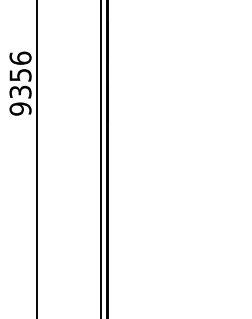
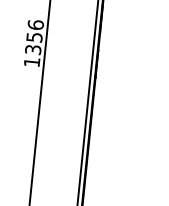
text: (20, 108) -> (32, 61), 9356 -> 1356

